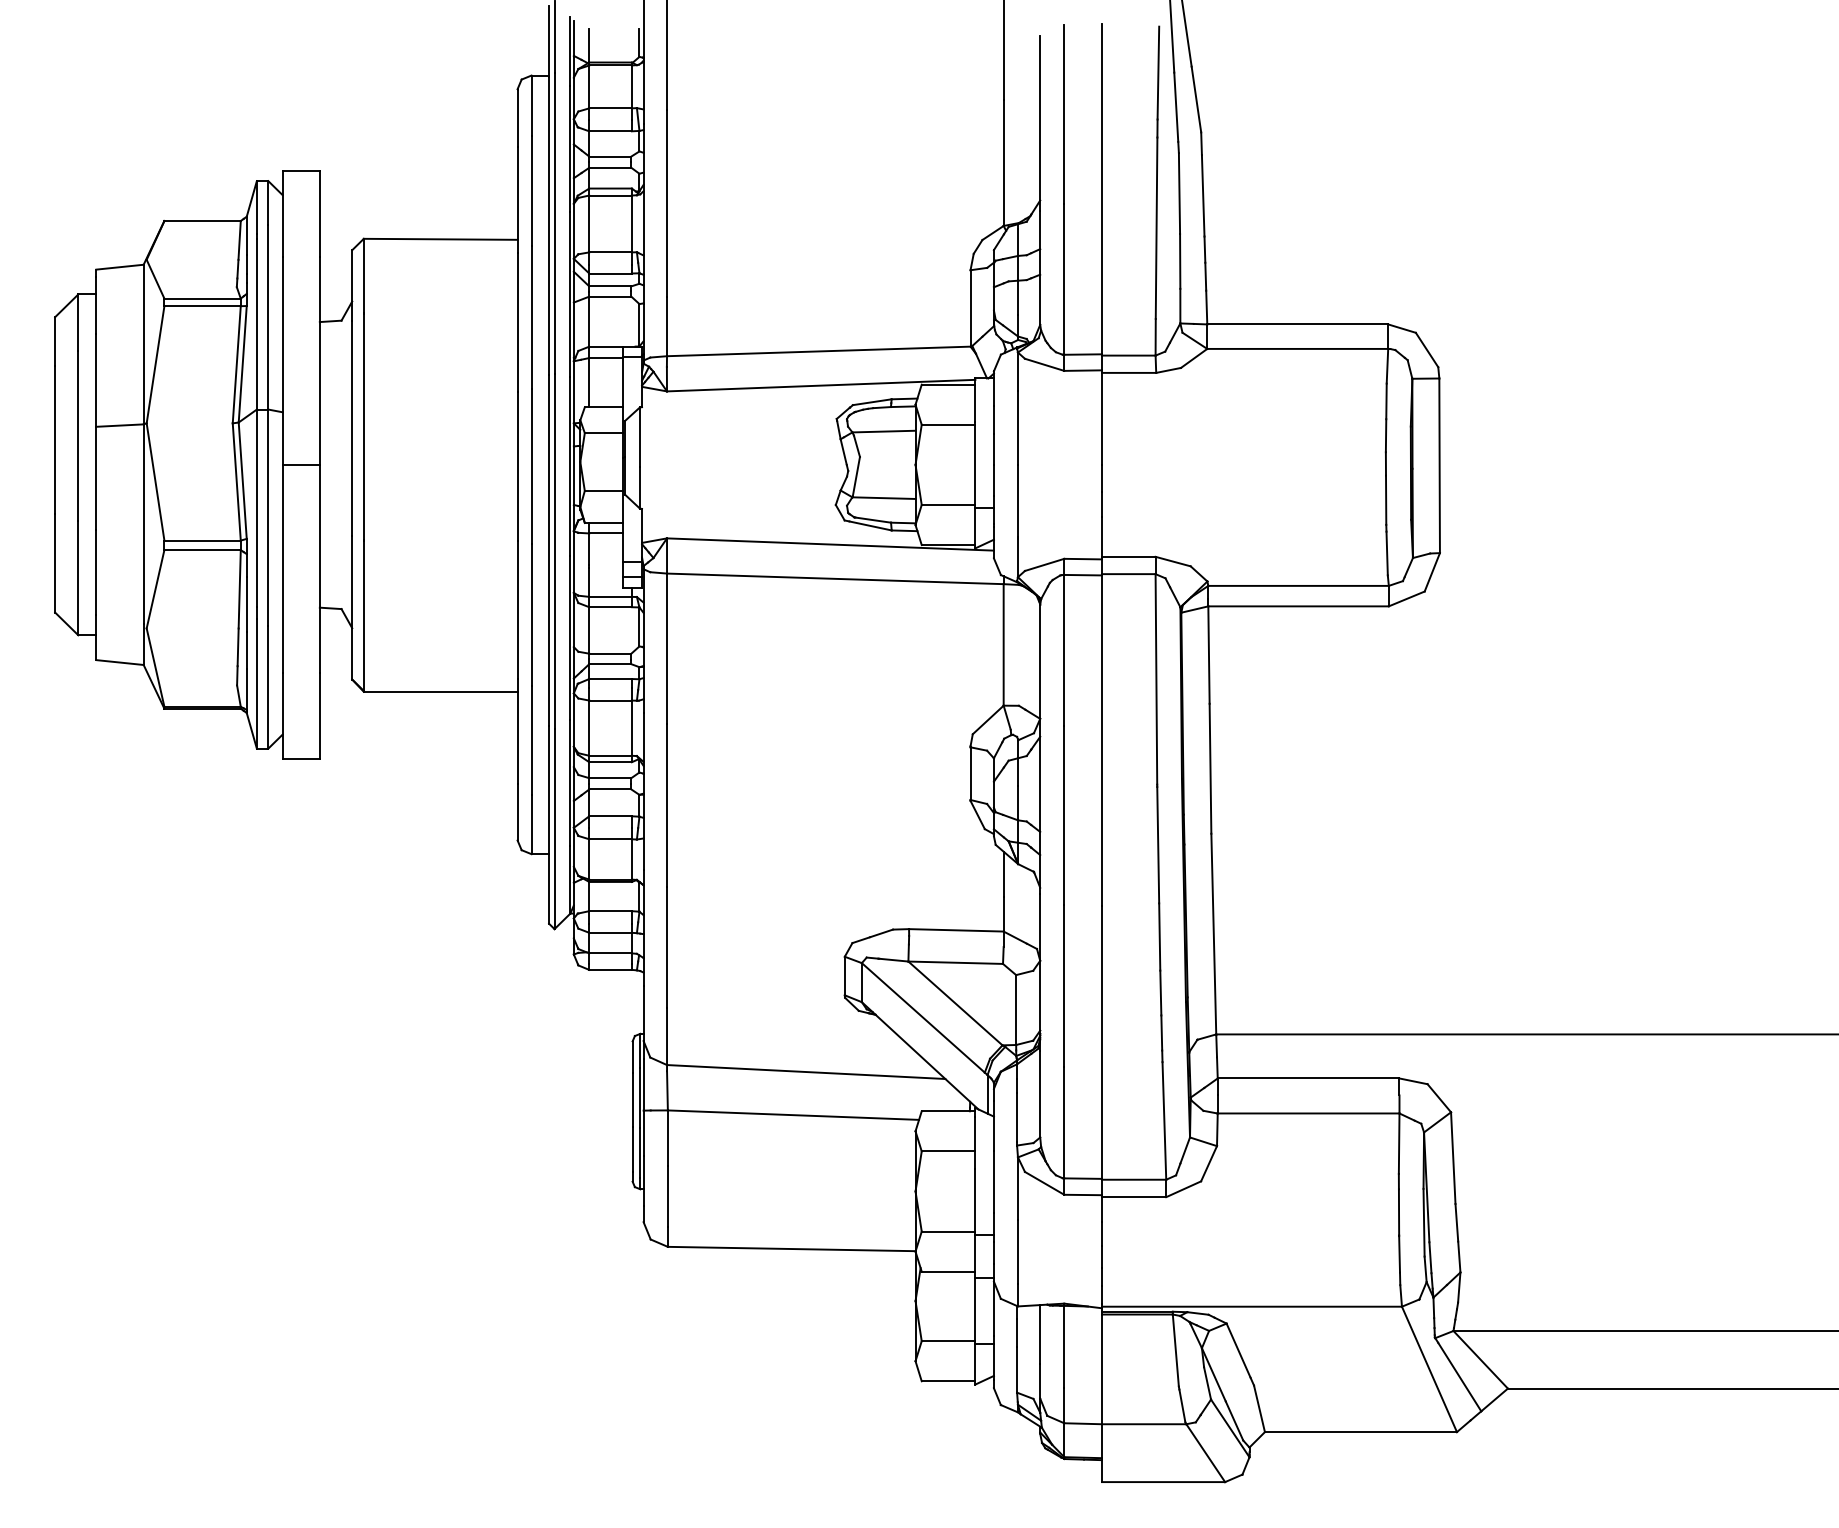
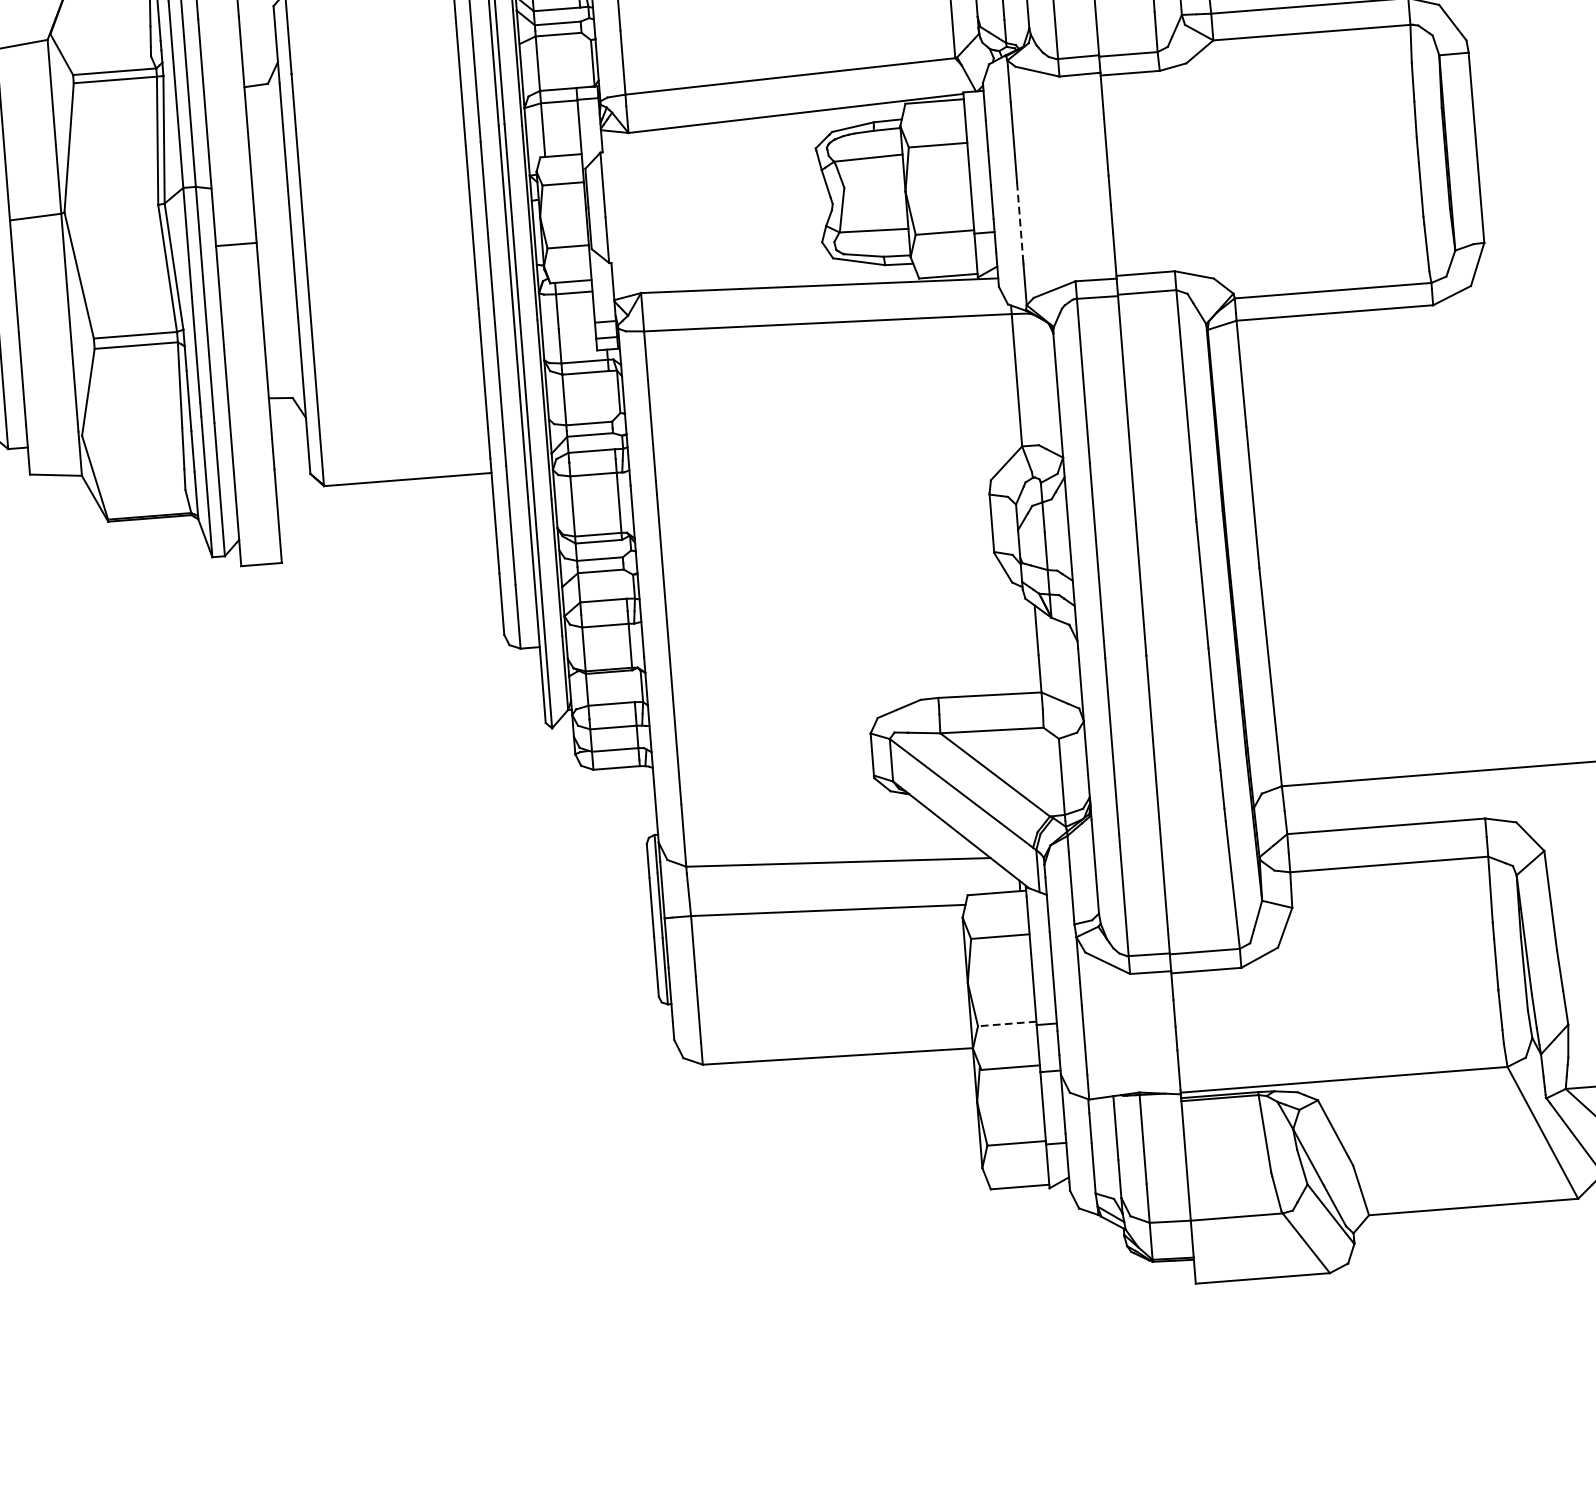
line: (1017, 500) -> (1019, 221), solid -> dashed
line: (948, 1231) -> (1007, 1023), solid -> dashed

